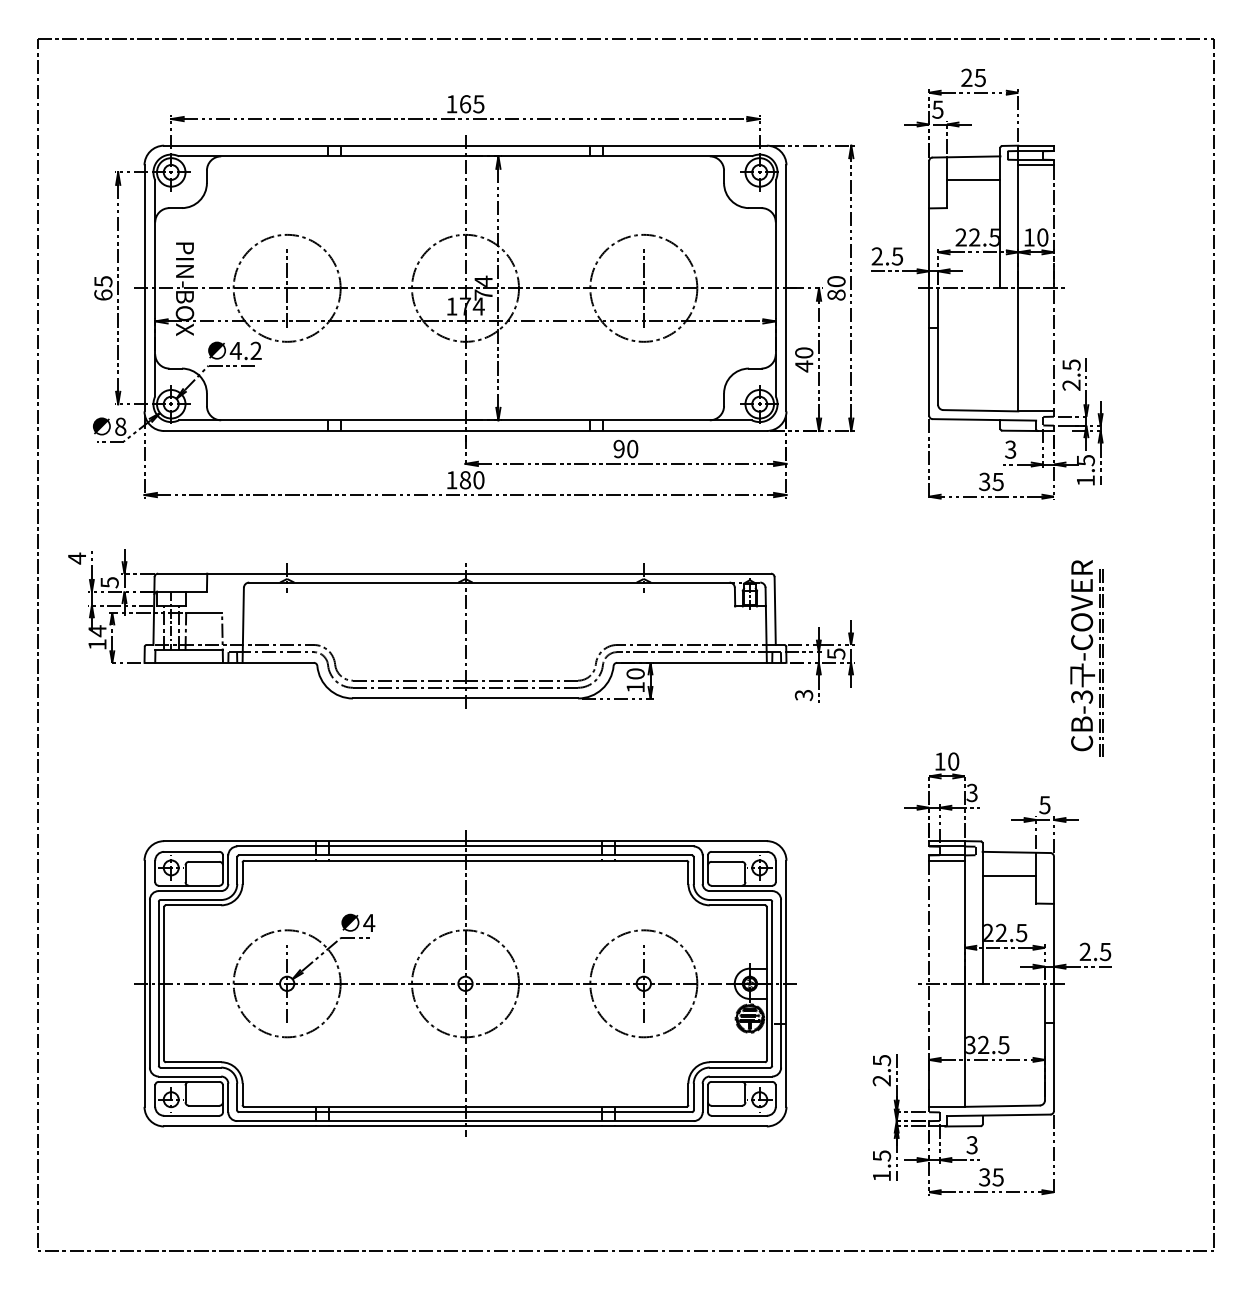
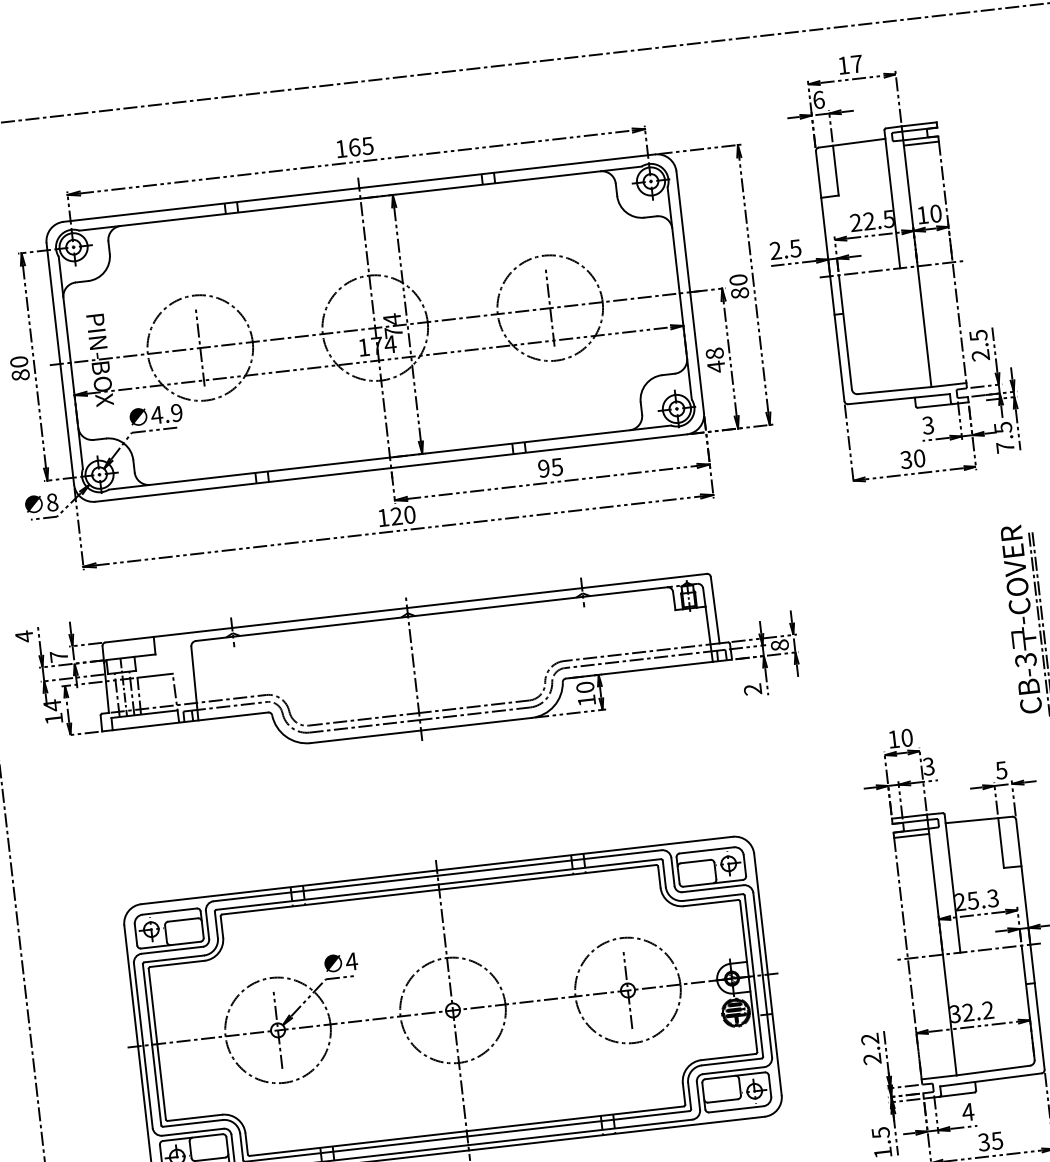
text: (973, 77) -> (850, 64), 25 -> 17
text: (937, 109) -> (818, 99), 5 -> 6
line: (973, 180) -> (861, 165), removed
text: (103, 288) -> (20, 368), 65 -> 80
text: (255, 351) -> (176, 413), 4.2 -> 4.9
text: (803, 352) -> (714, 353), 40 -> 48
text: (632, 448) -> (557, 466), 90 -> 95
text: (465, 480) -> (396, 516), 180 -> 120
text: (1085, 480) -> (1005, 447), 1.5 -> 7.5
text: (997, 481) -> (918, 458), 35 -> 30
text: (109, 582) -> (58, 656), 5 -> 7
text: (836, 653) -> (780, 644), 5 -> 8
text: (804, 695) -> (753, 689), 3 -> 2
line: (1009, 875) -> (974, 843), removed
text: (1011, 932) -> (982, 899), 22.5 -> 25.3
text: (1003, 1044) -> (987, 1009), 32.5 -> 32.2
text: (881, 1060) -> (869, 1039), 2.5 -> 2.2
text: (972, 1145) -> (968, 1112), 3 -> 4

